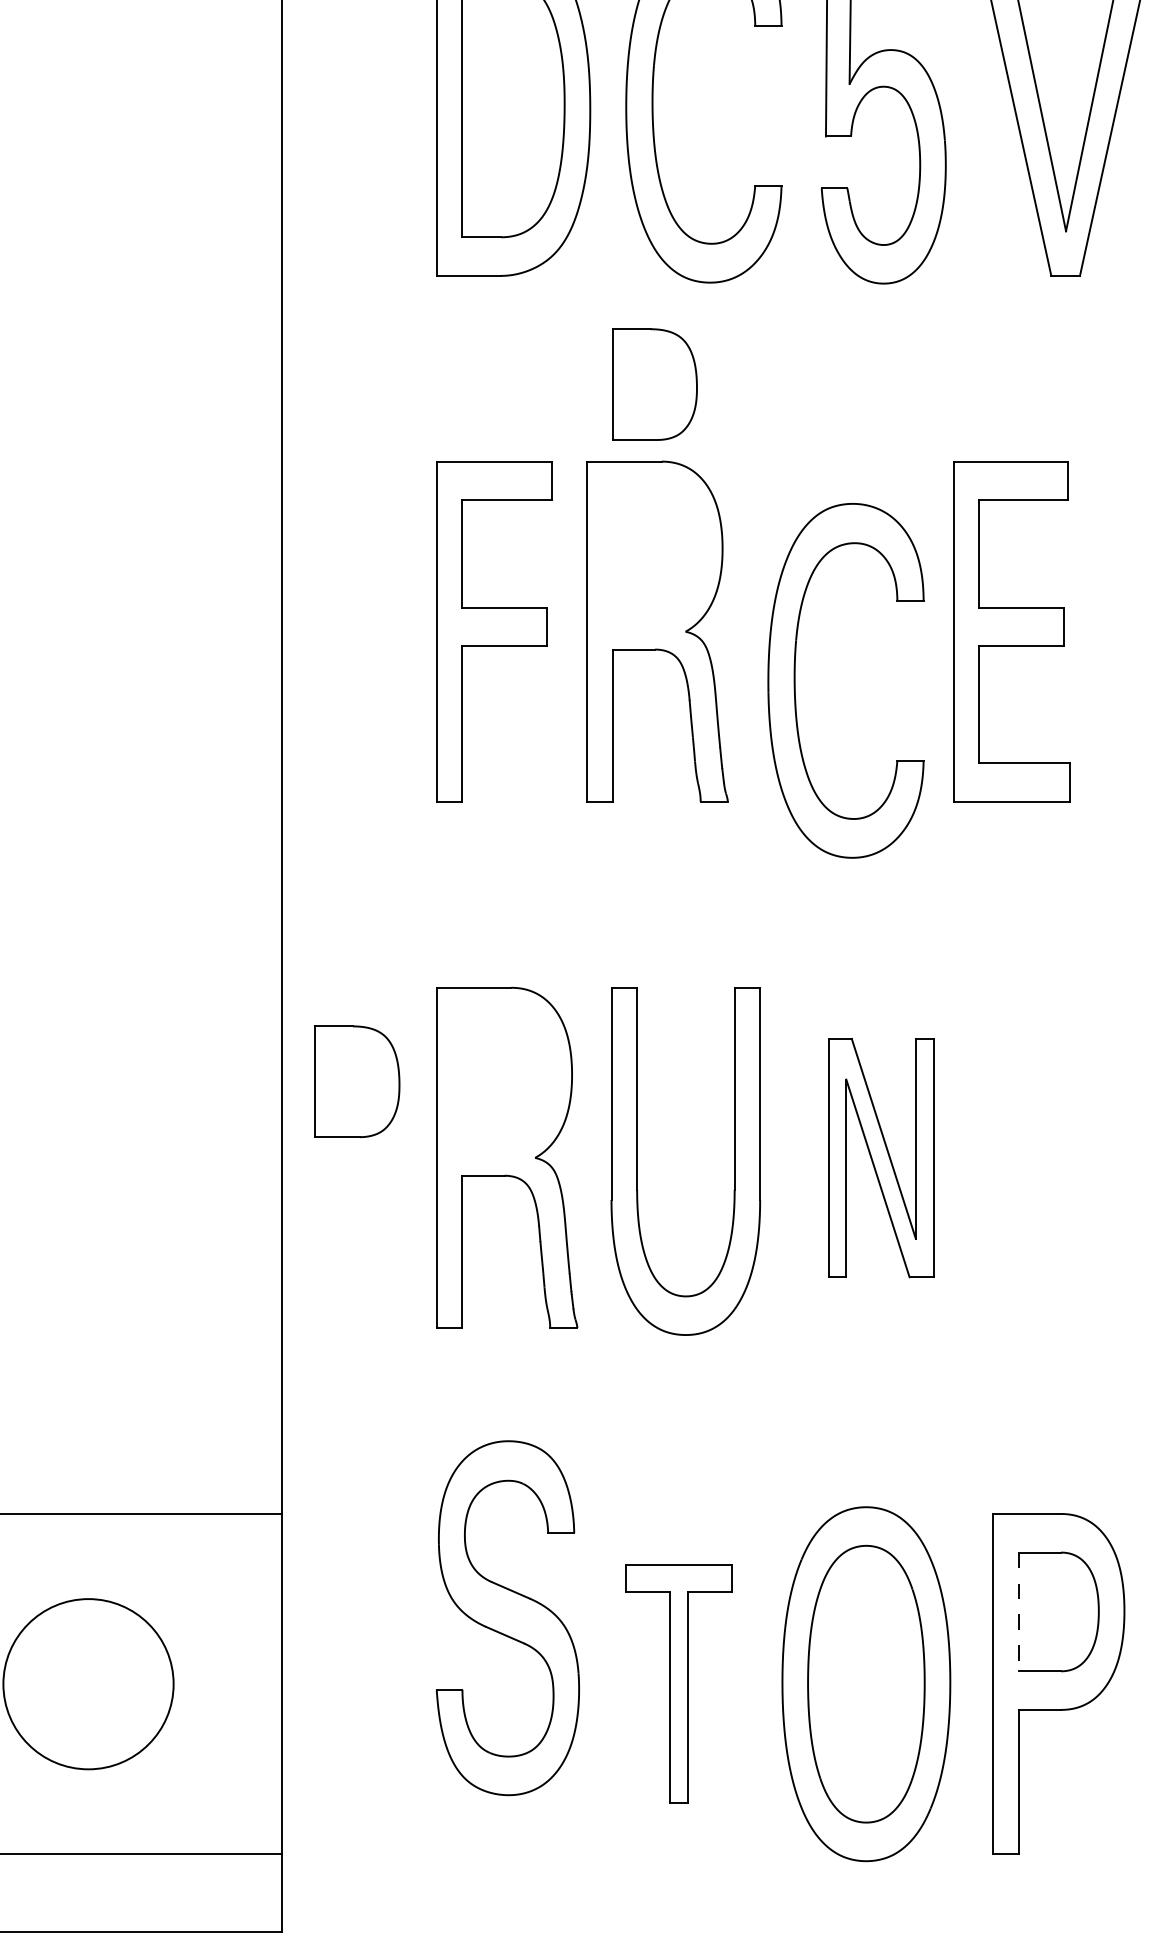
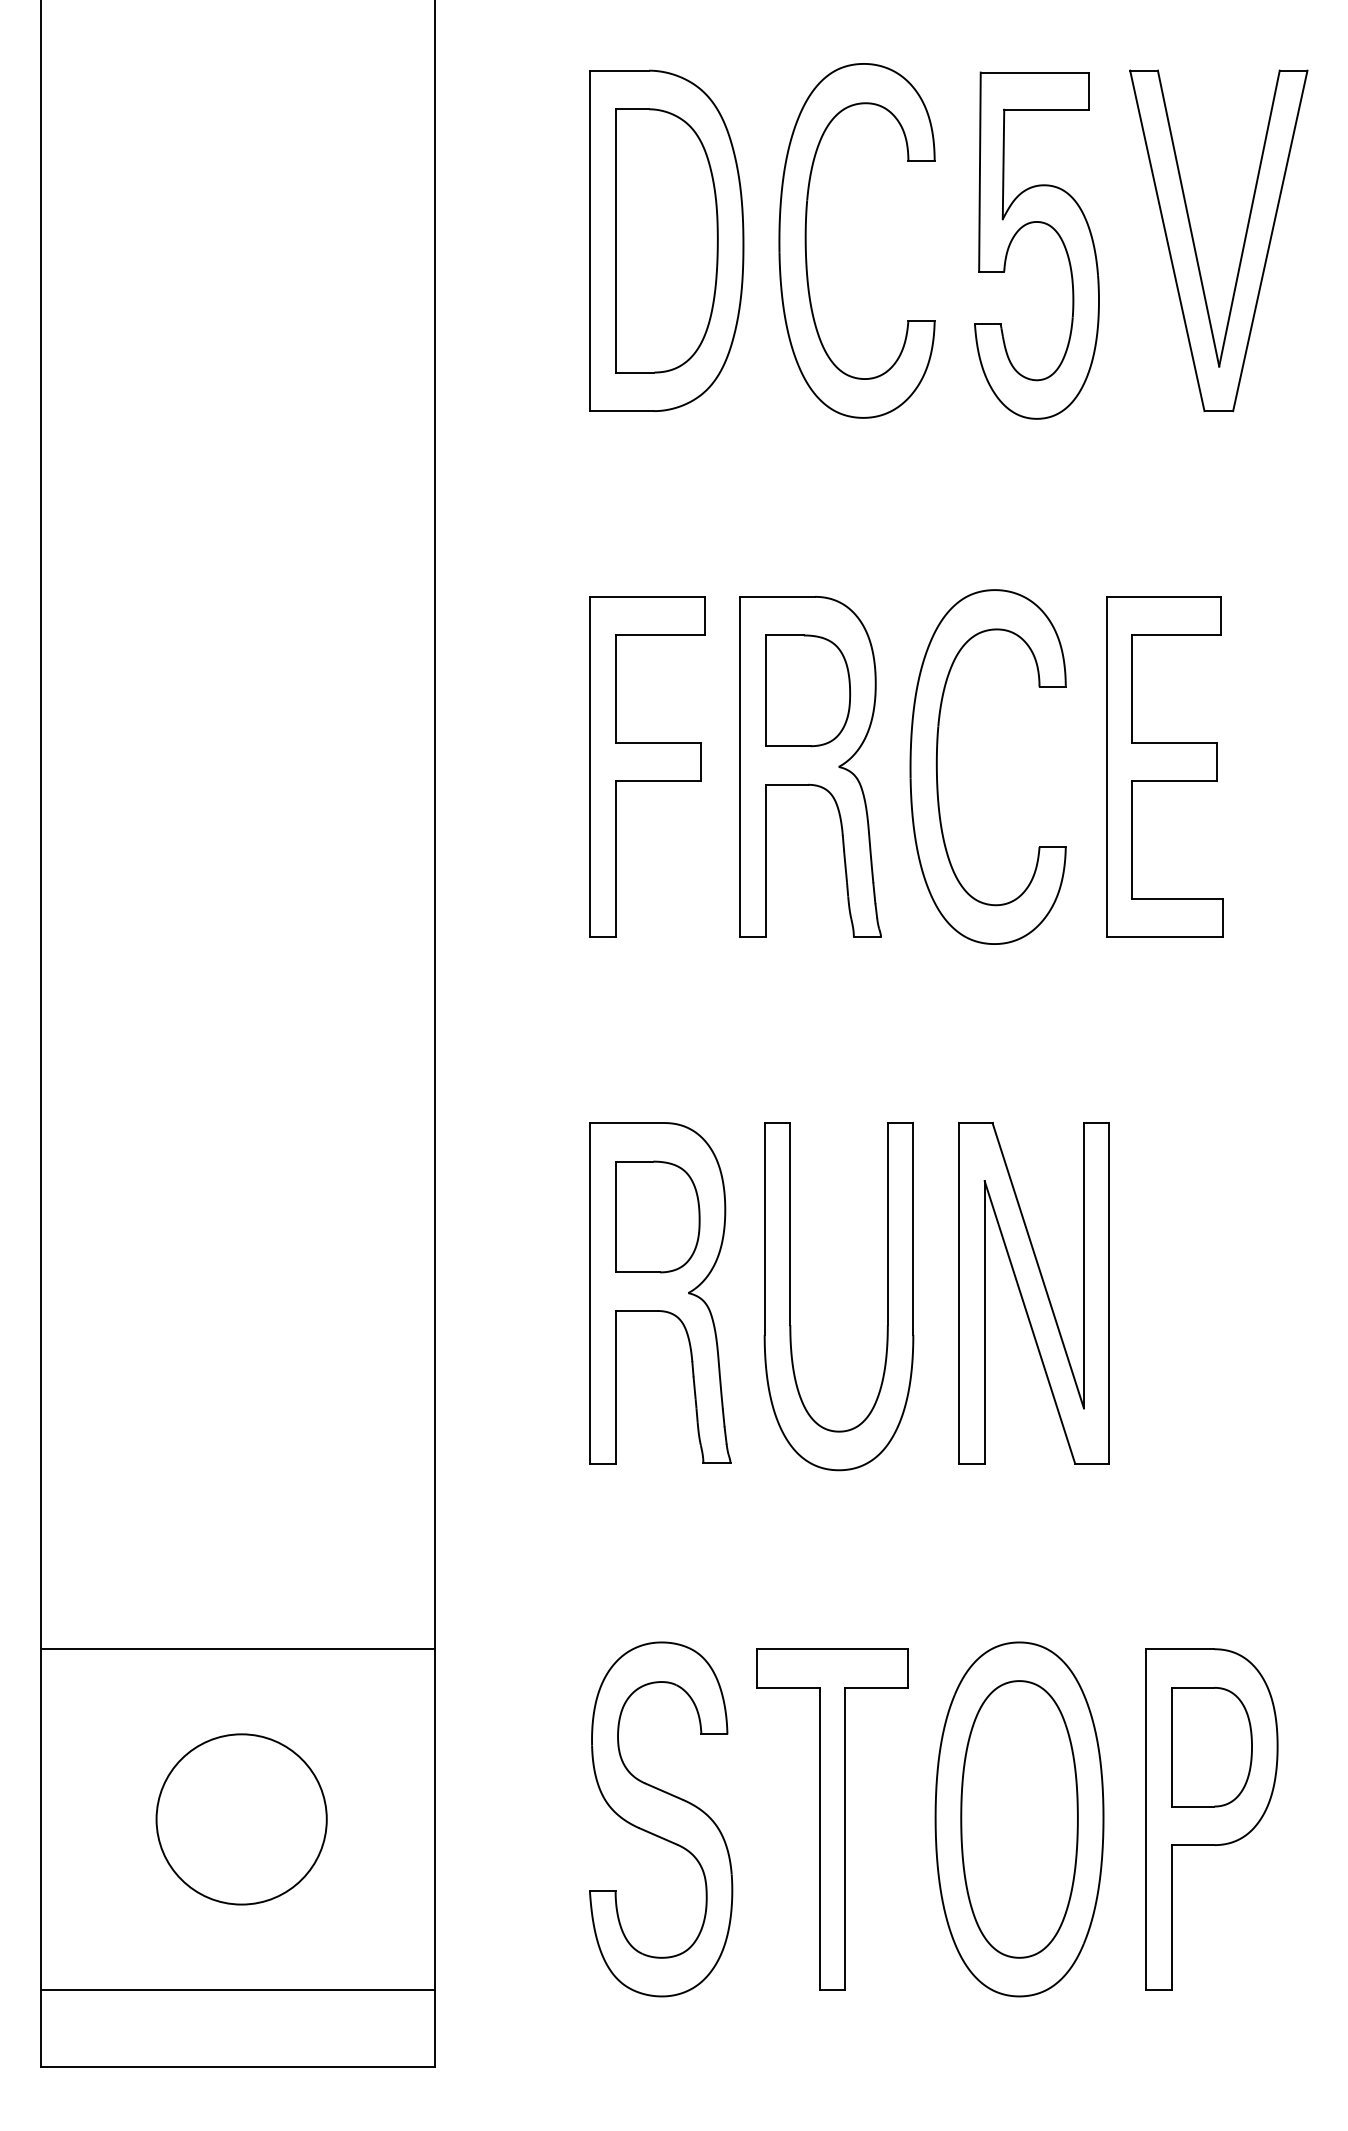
part: (655, 384) -> (808, 690), moved
part: (795, 680) -> (937, 766), moved
part: (357, 1081) -> (657, 1216), moved
part: (880, 1158) -> (1033, 1293), size x1.43
line: (1018, 1612) -> (1171, 1747), dashed -> solid
part: (508, 1618) -> (661, 1819), moved
part: (679, 1684) -> (832, 1819), size x1.43

